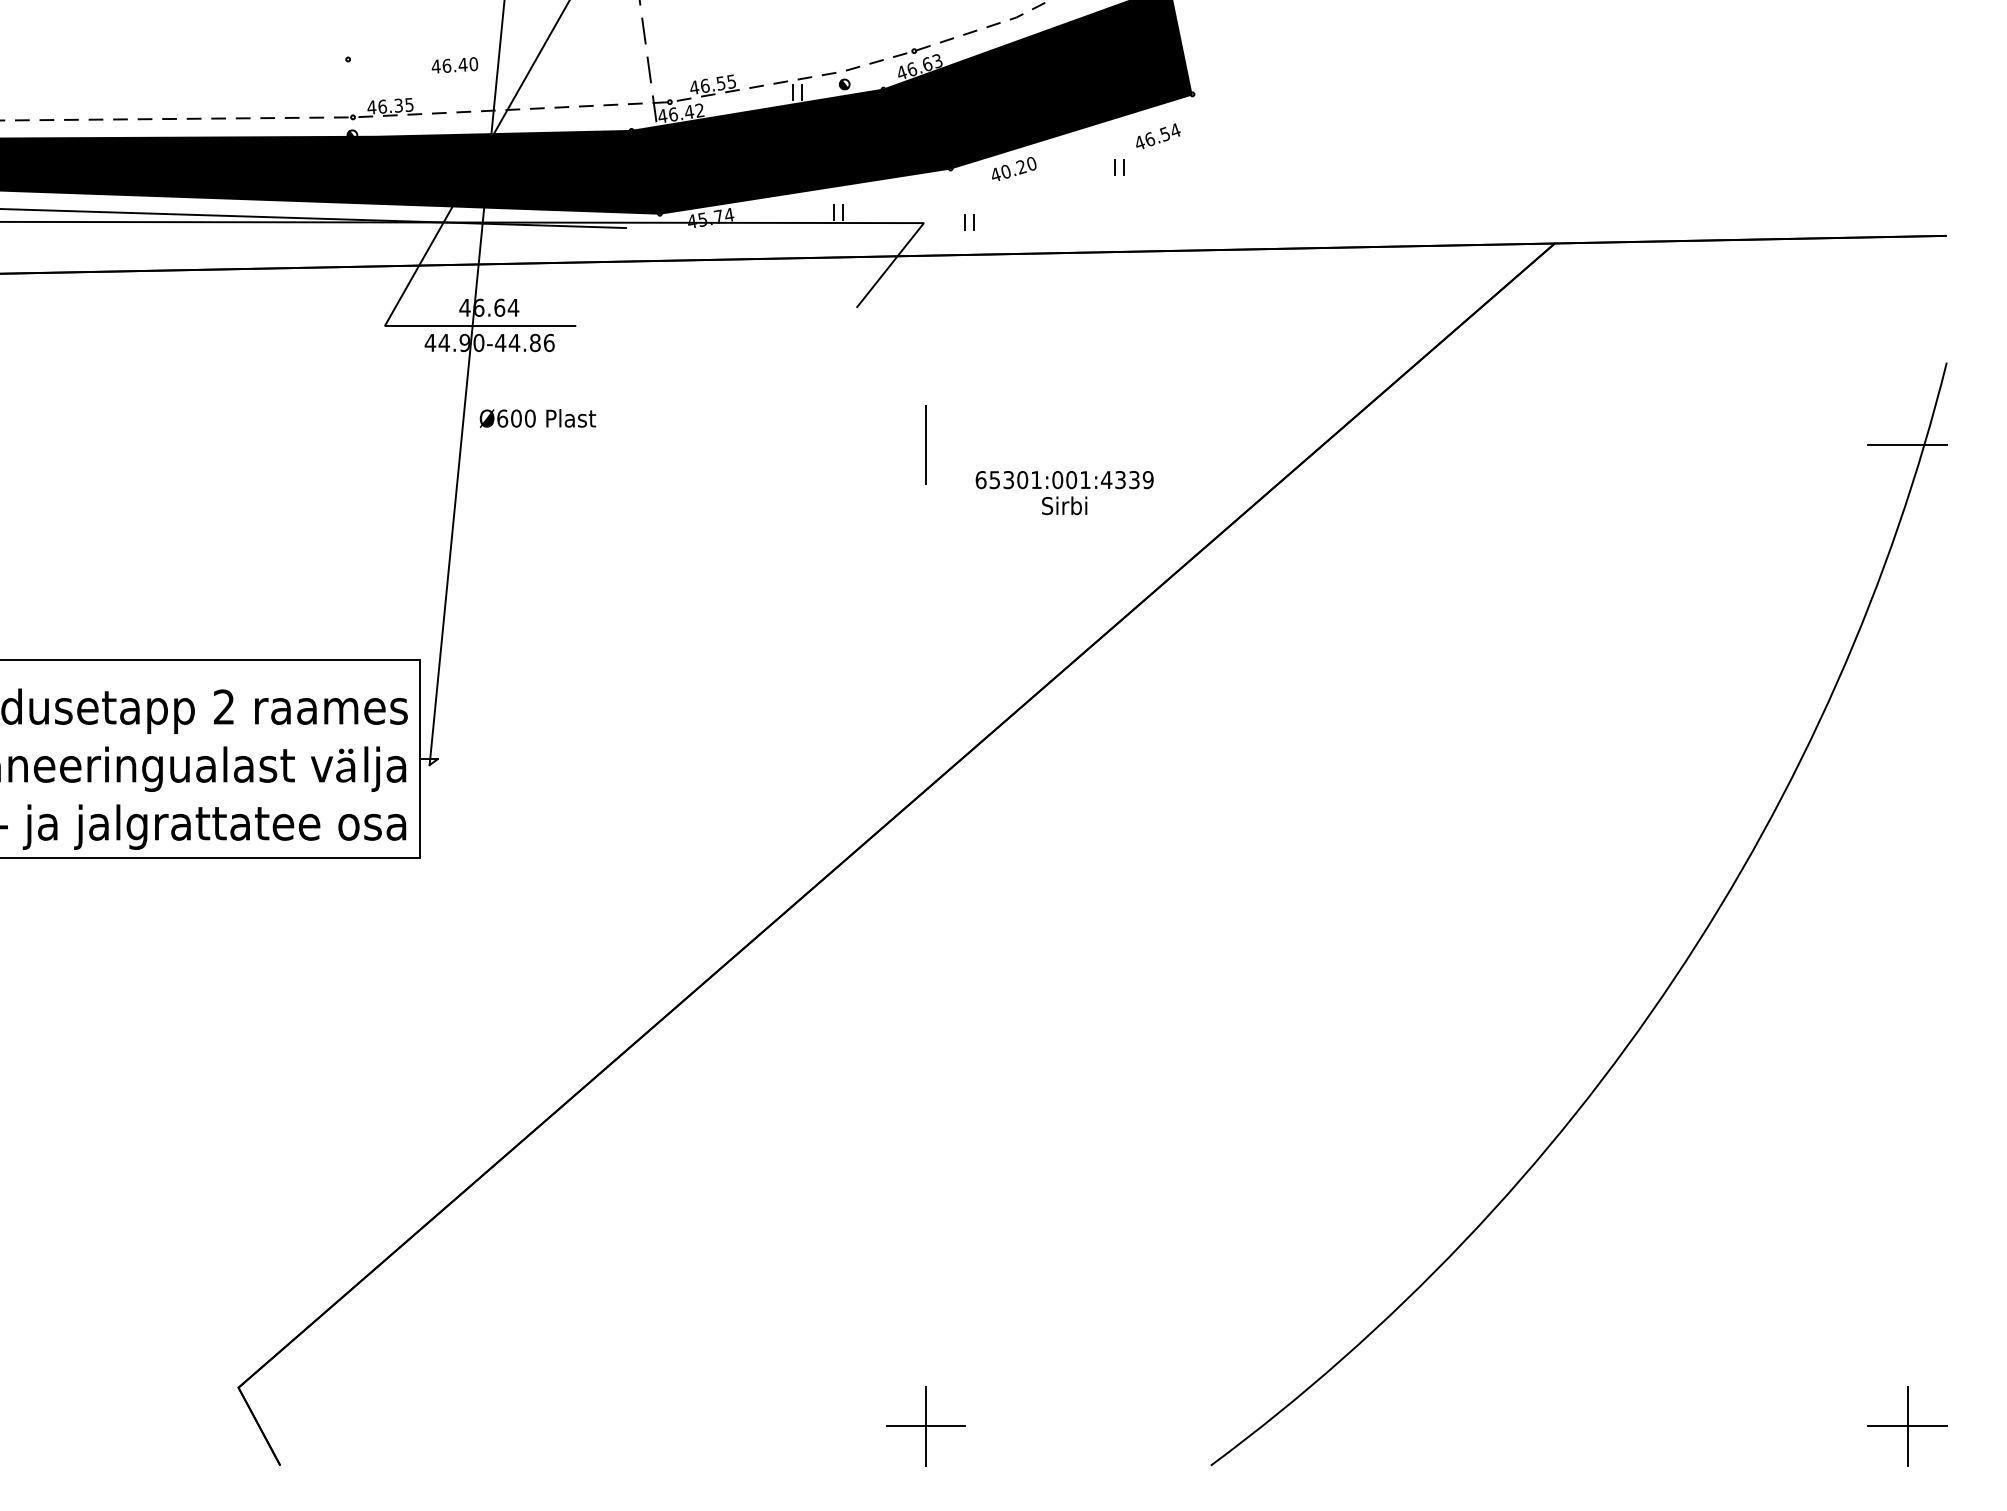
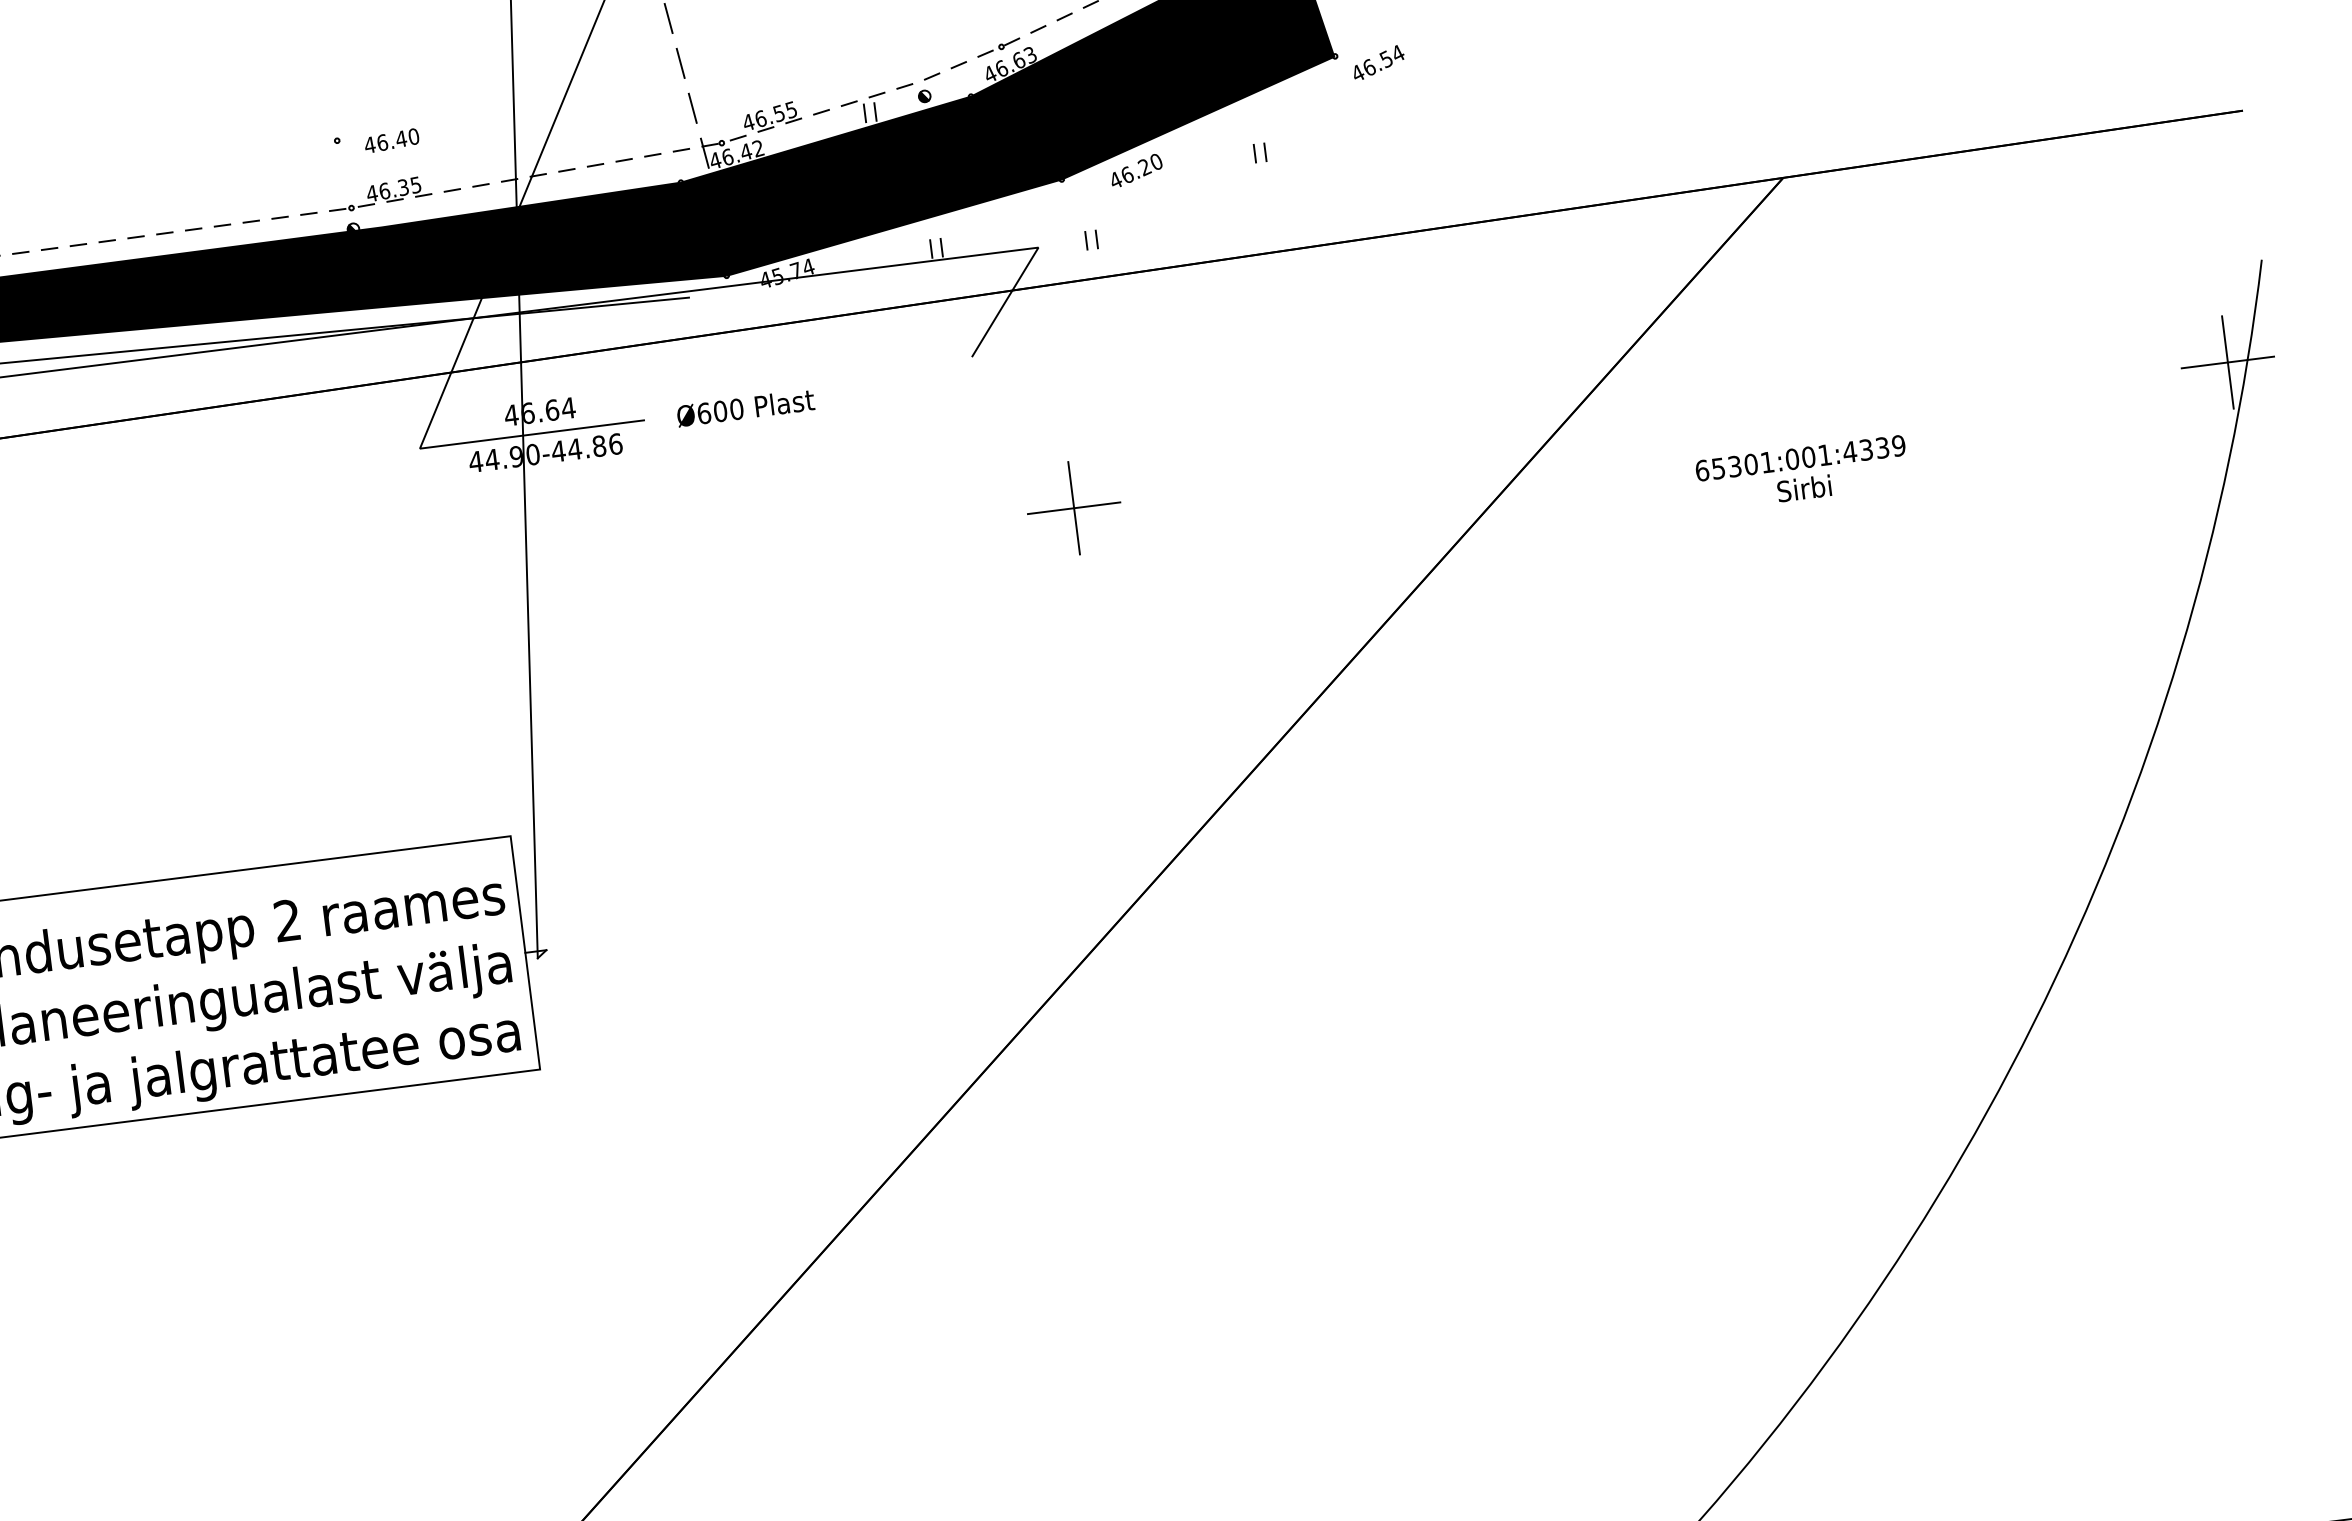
text: (454, 65) -> (391, 141), moved
text: (1158, 135) -> (1378, 61), moved
text: (1006, 170) -> (1127, 173), 40.20 -> 46.20
text: (537, 418) -> (745, 408), moved
line: (1907, 444) -> (2227, 361), added
line: (925, 445) -> (1073, 508), added
text: (1064, 493) -> (1802, 474), moved

